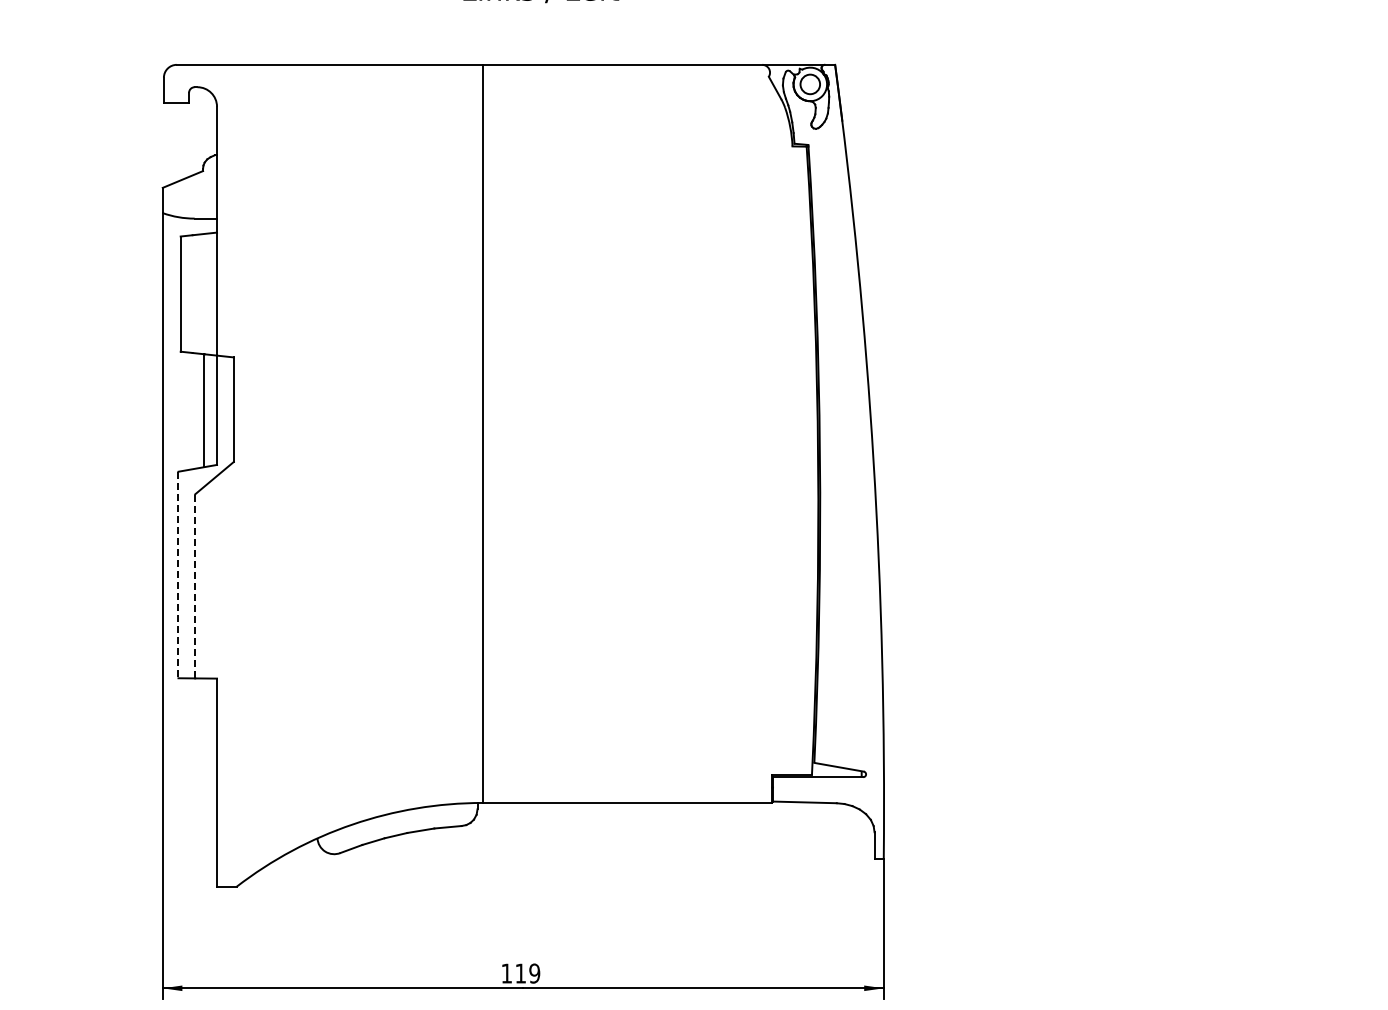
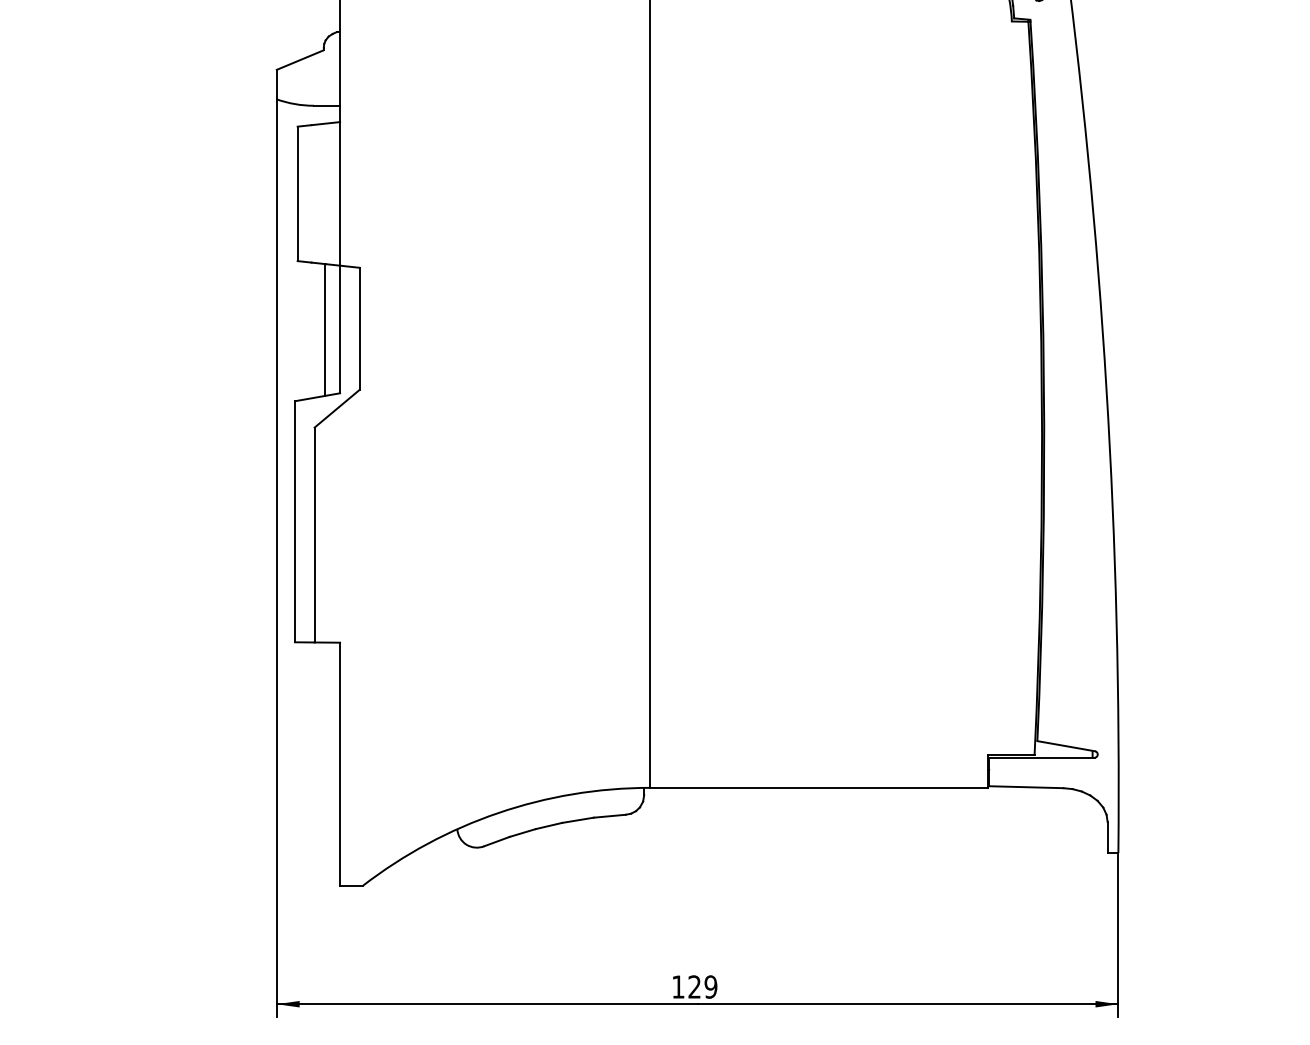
line: (178, 575) -> (295, 522), dashed -> solid
line: (195, 585) -> (314, 534), dashed -> solid
text: (520, 973) -> (694, 986), 119 -> 129

